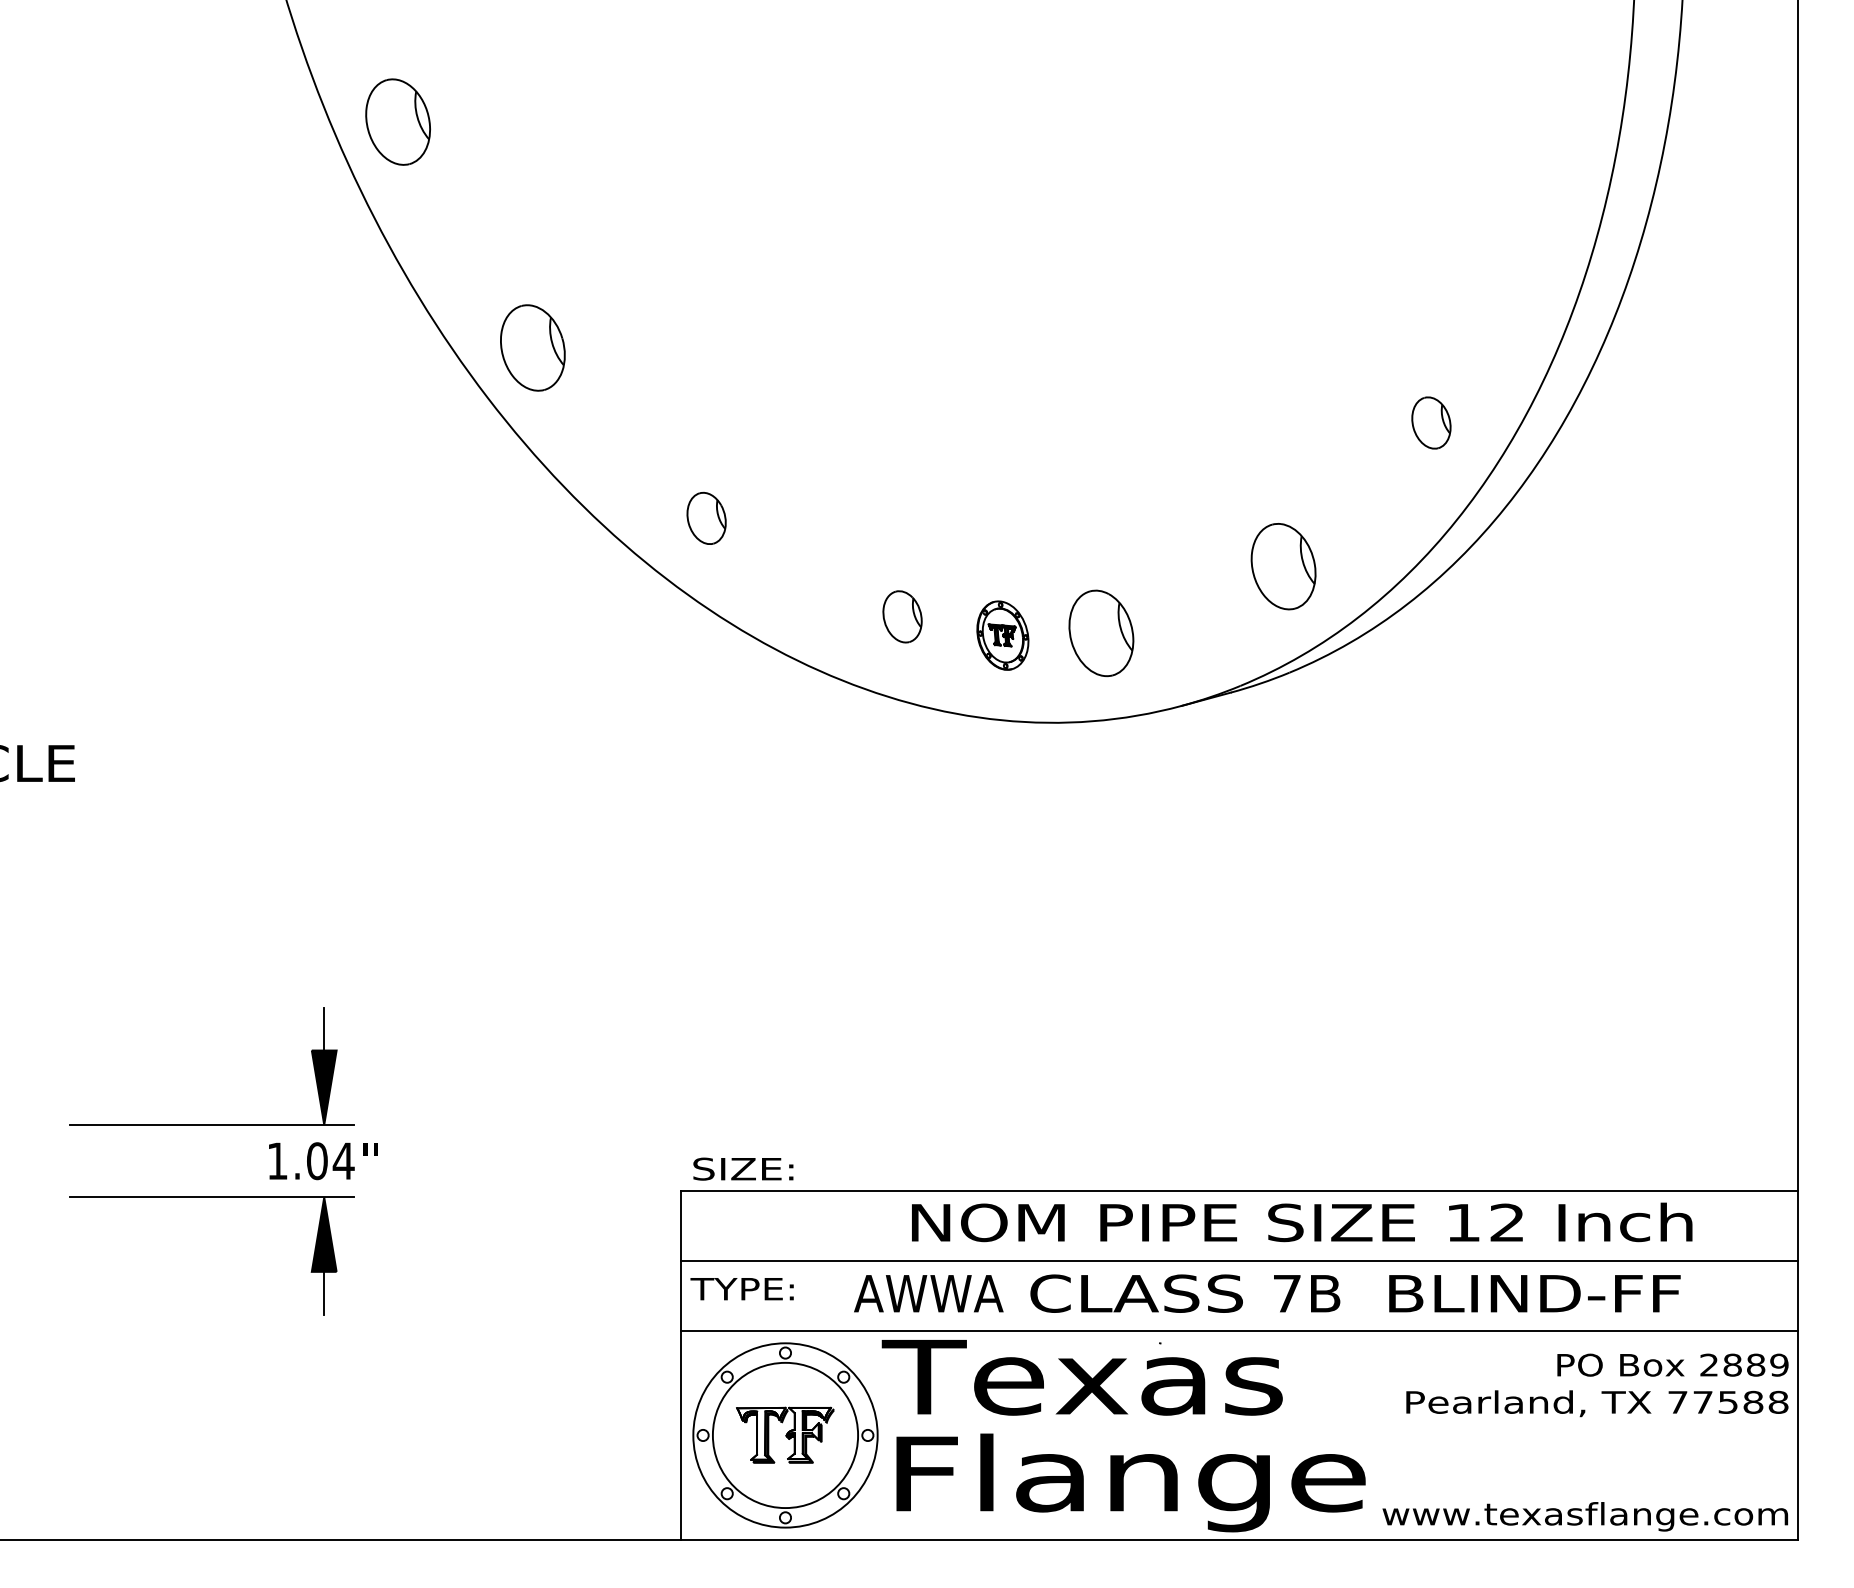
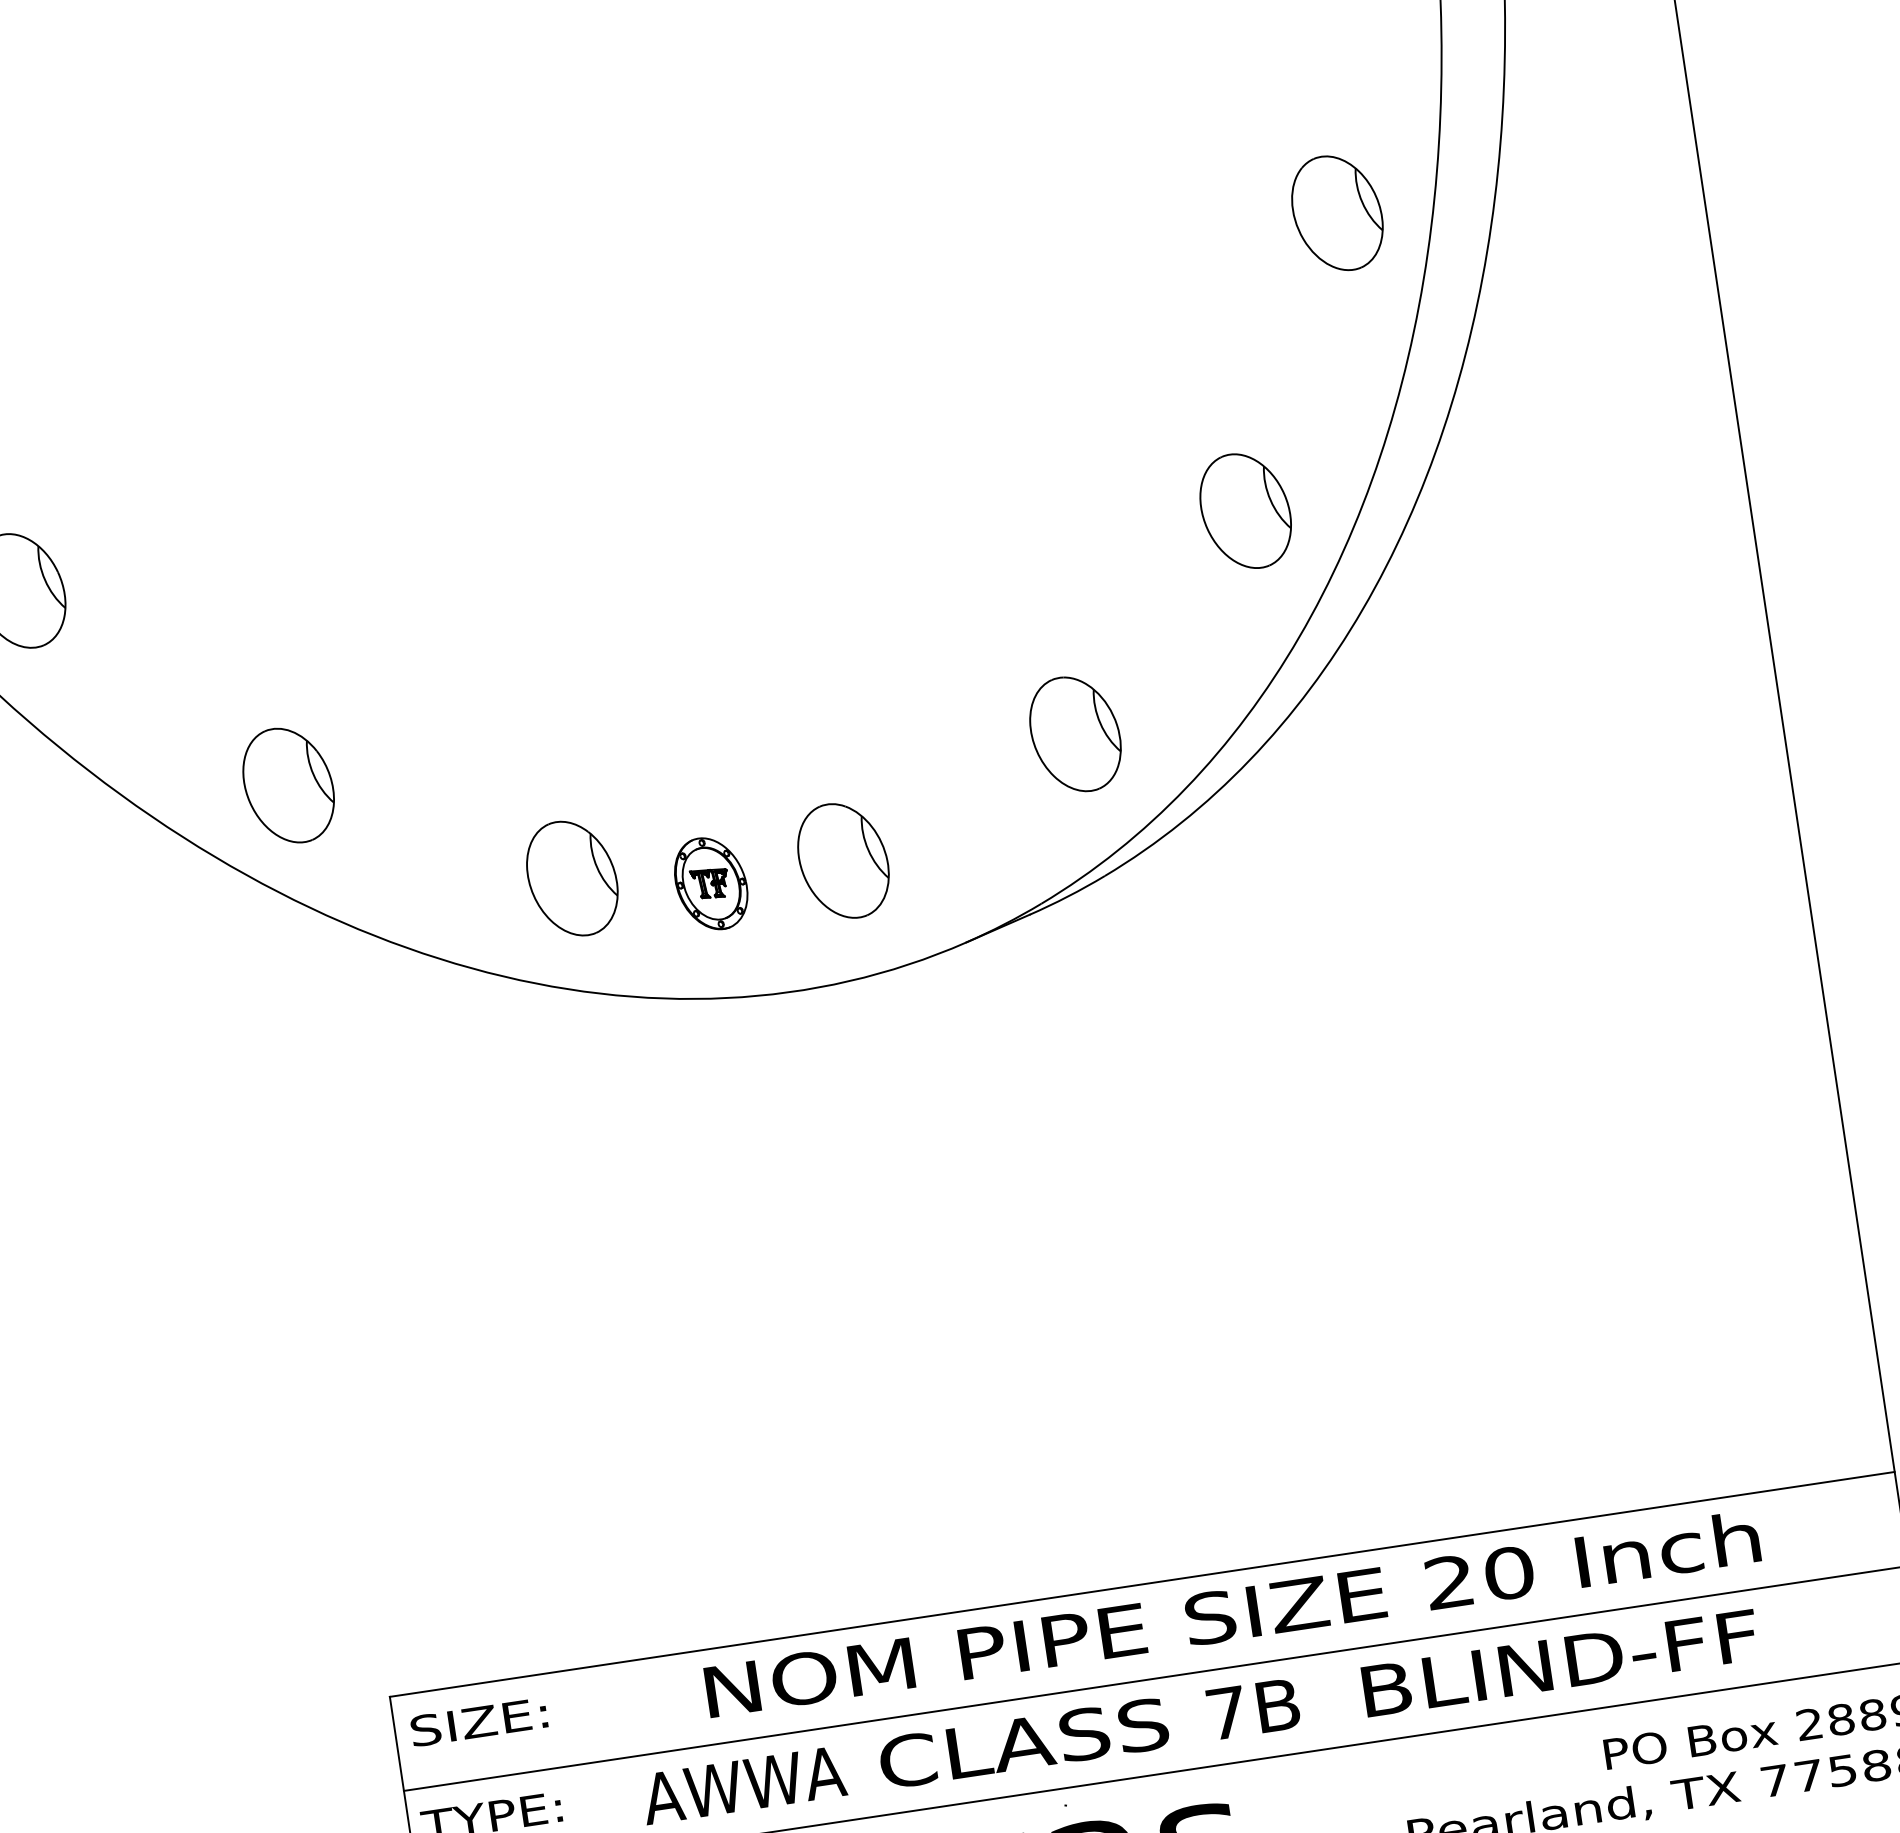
part: (1530, 216) -> (1337, 212), added
part: (1431, 422) -> (1245, 510), size x1.67
part: (706, 518) -> (288, 785), size x1.67
part: (902, 616) -> (572, 878), size x1.67
text: (743, 1168) -> (479, 1721), moved
text: (1485, 1222) -> (1479, 1577), 12 -> 20

